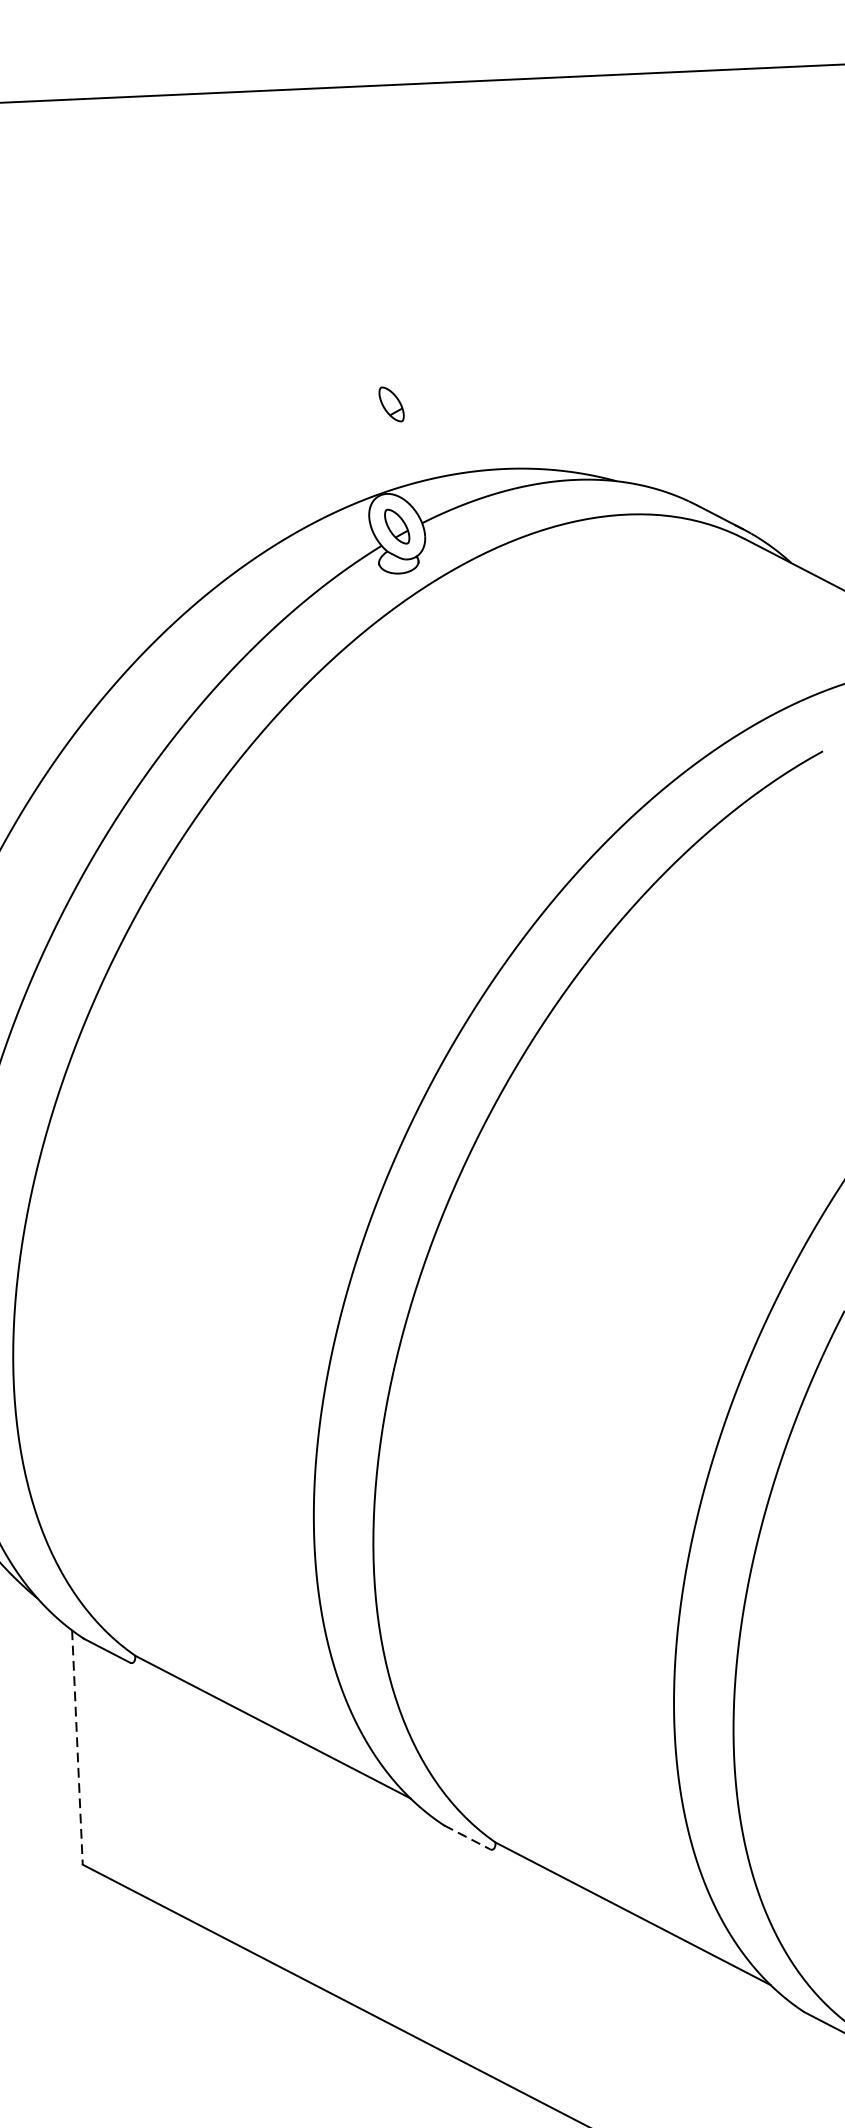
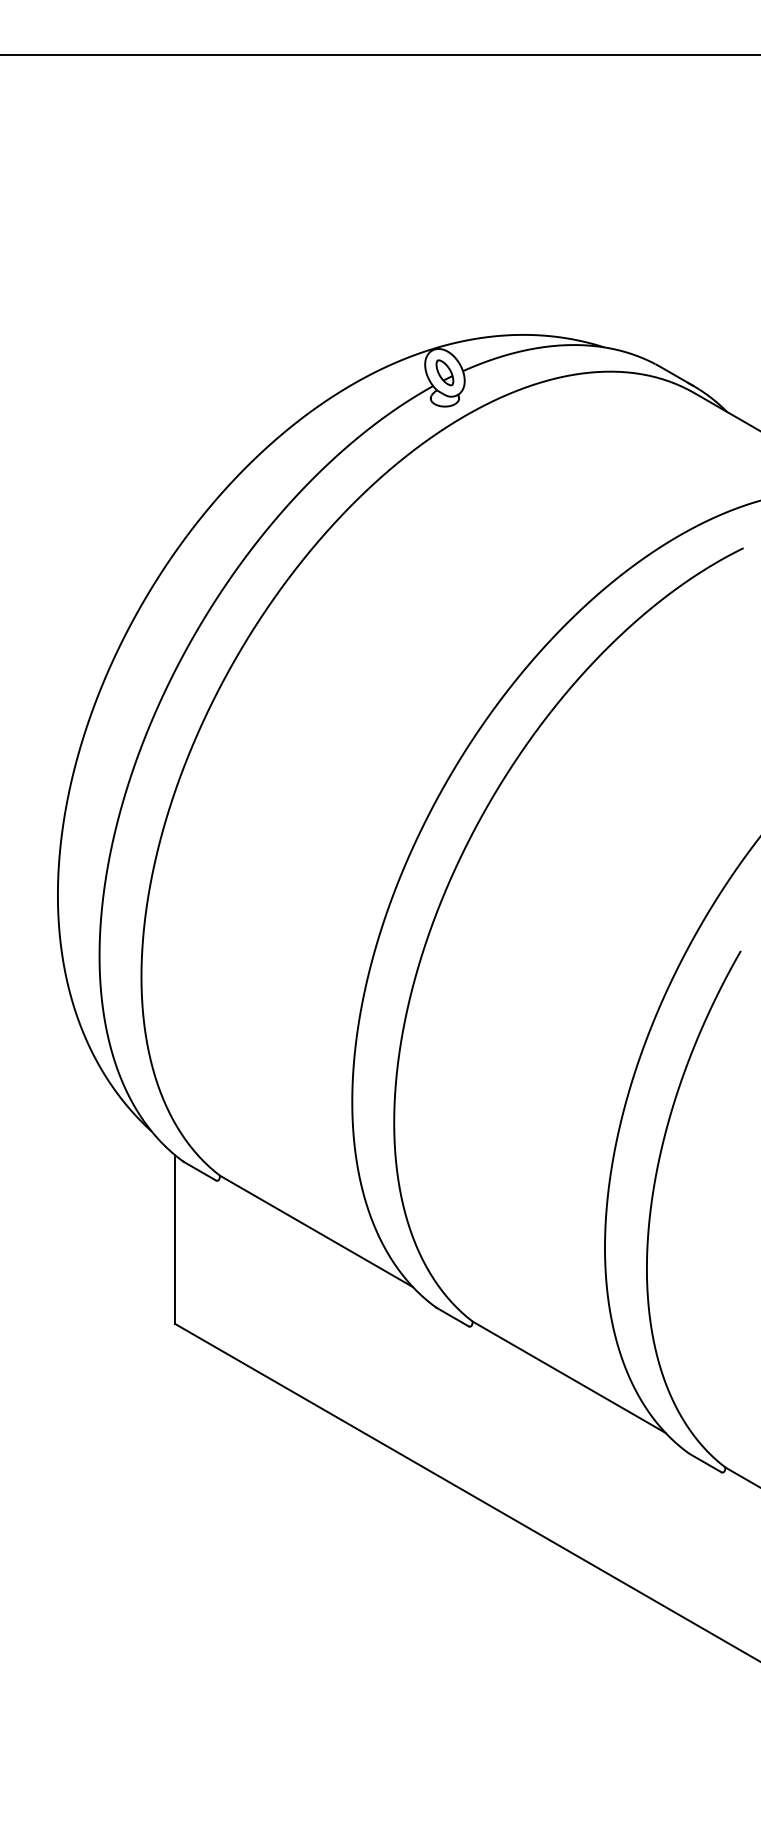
part: (390, 404) -> (444, 284), removed
line: (77, 1748) -> (175, 1240), dashed -> solid
line: (467, 1838) -> (452, 1317), dashed -> solid

